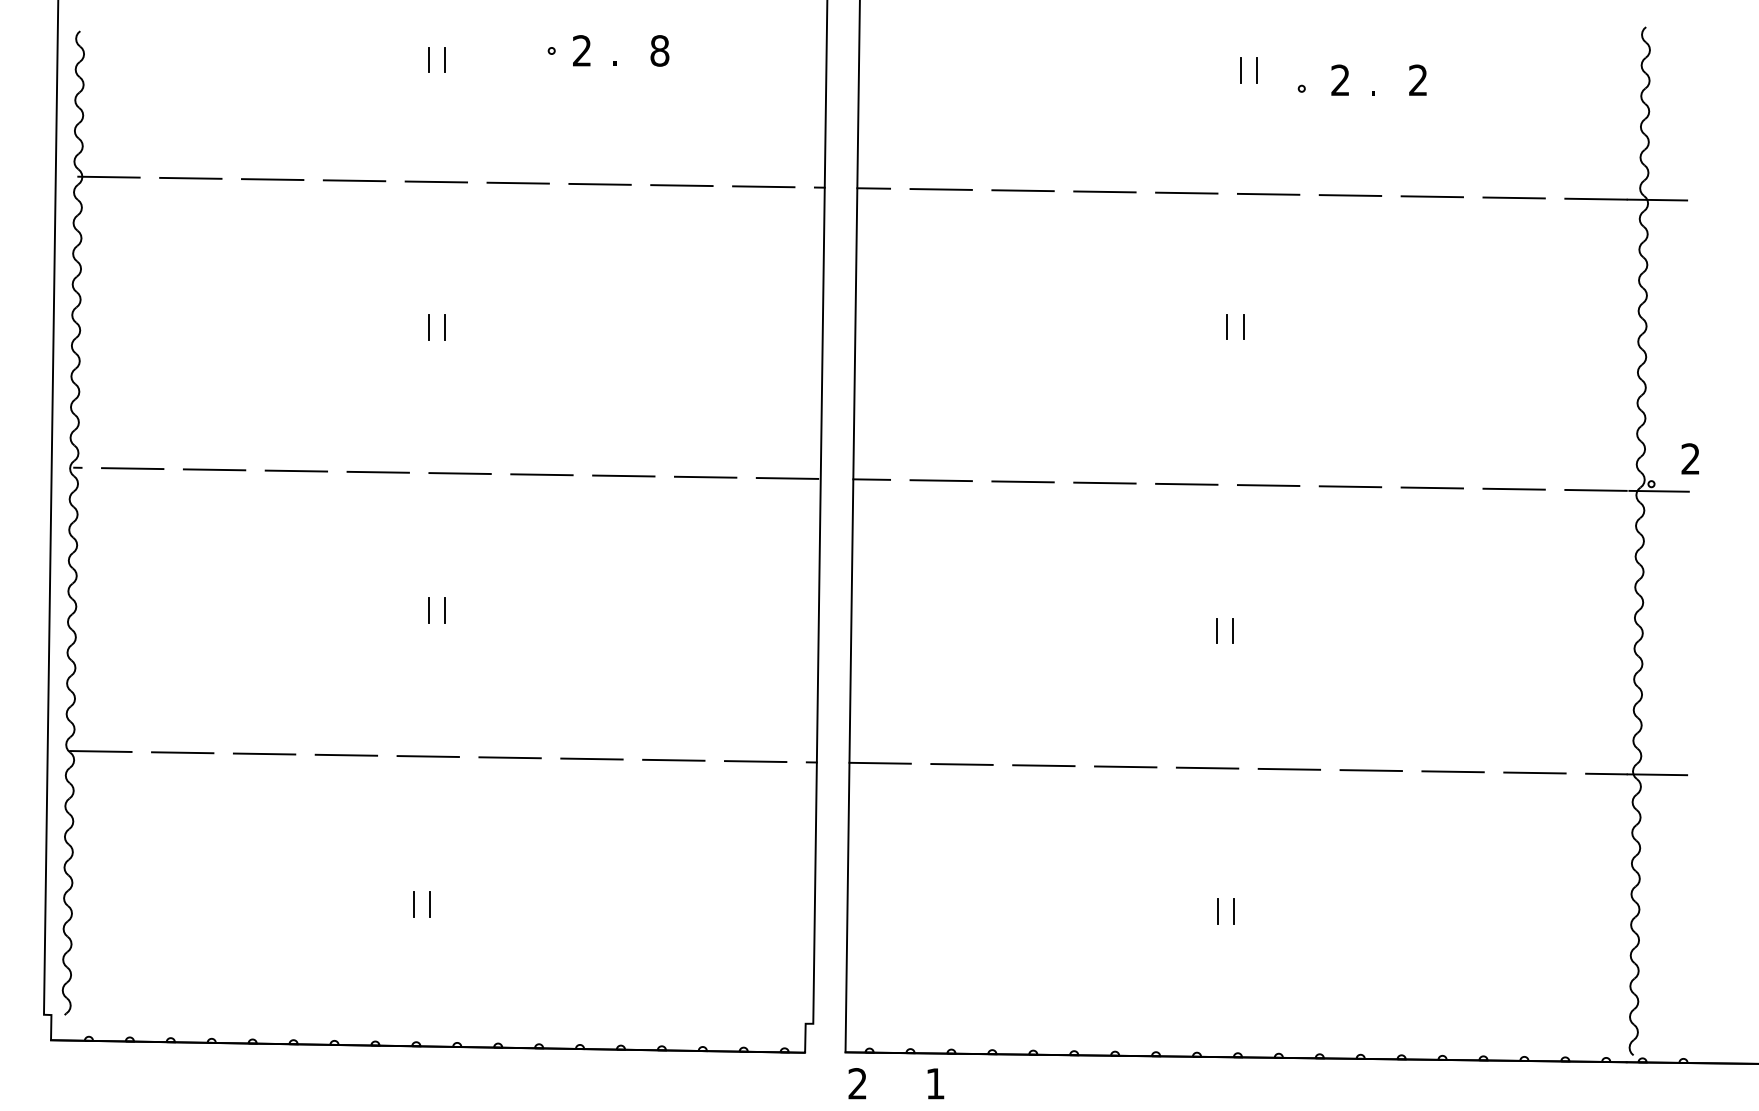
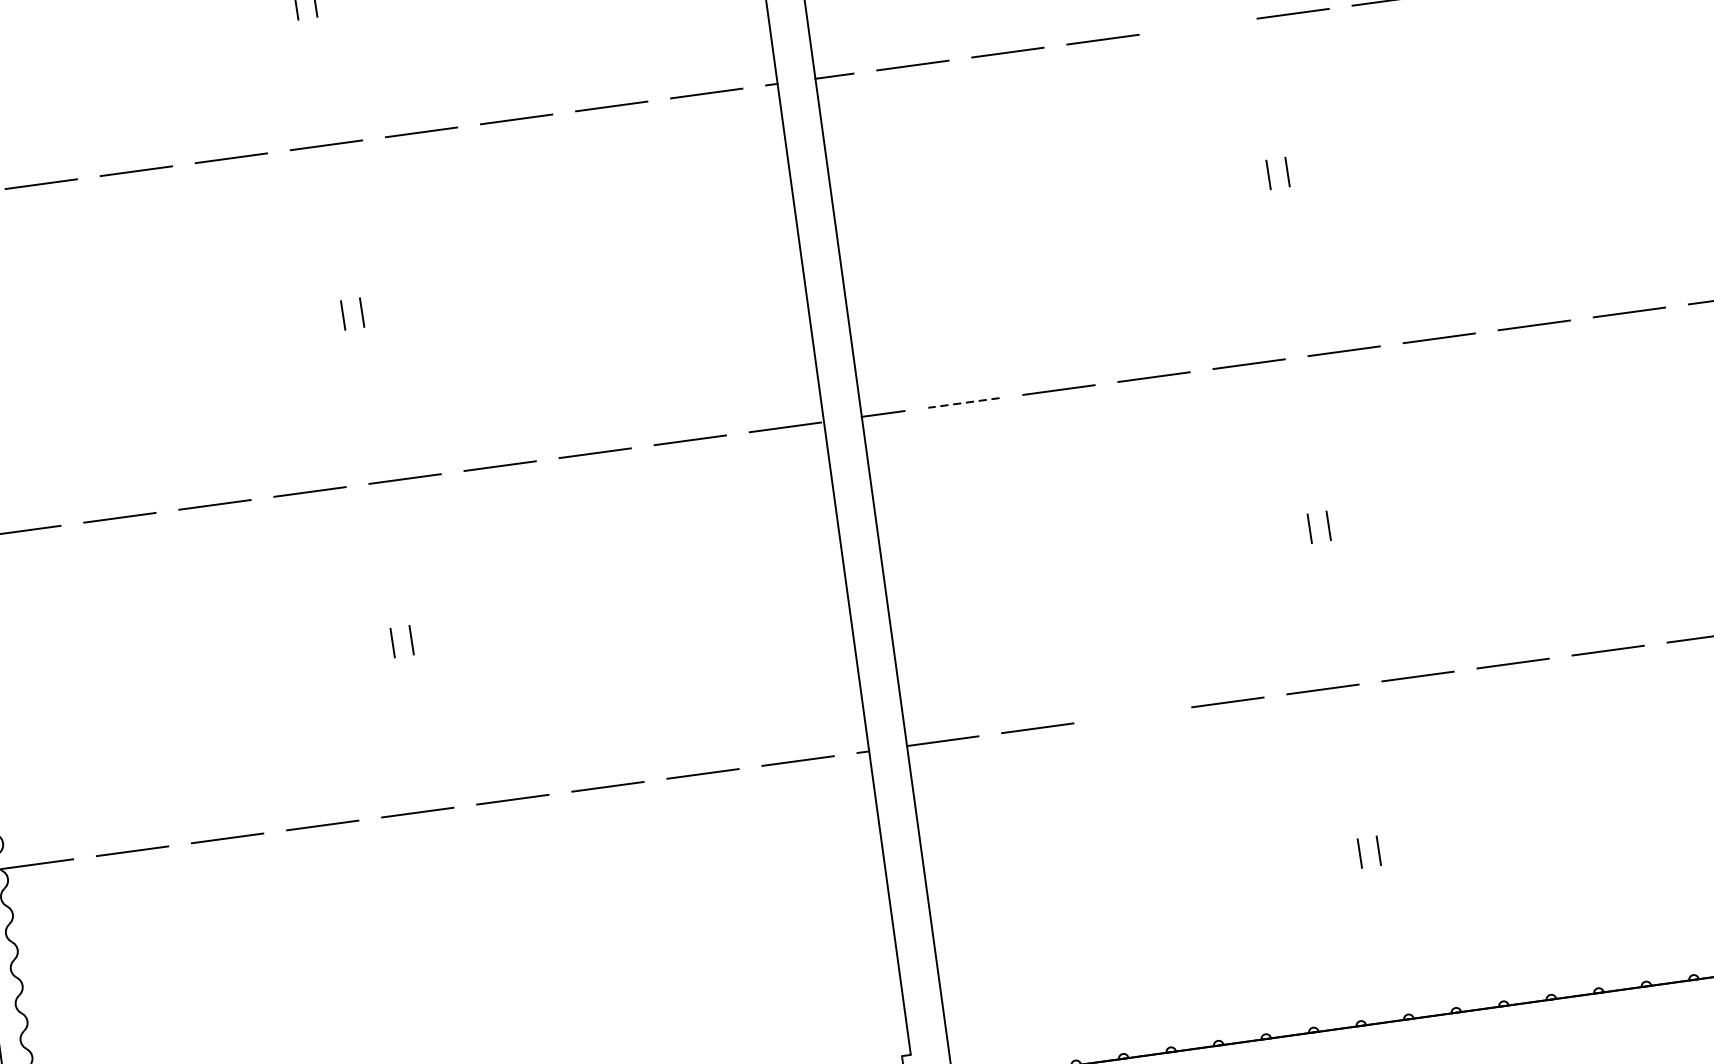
line: (1186, 192) -> (1197, 26), removed
line: (941, 480) -> (964, 402), solid -> dashed
line: (1043, 765) -> (1132, 715), removed
line: (413, 903) -> (426, 985), removed
line: (429, 904) -> (445, 983), removed

